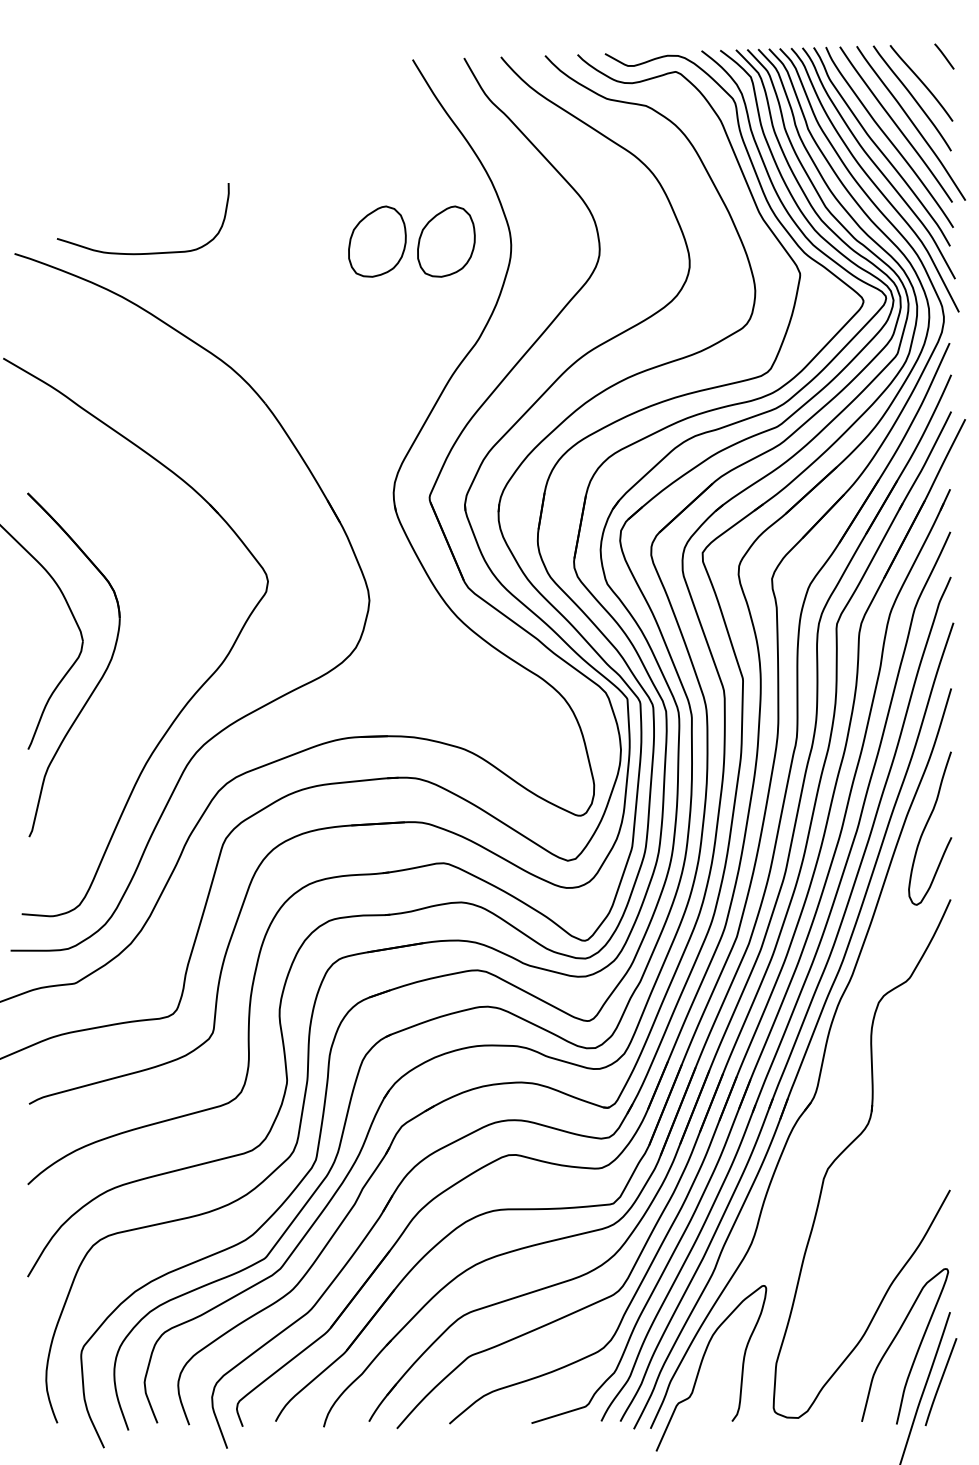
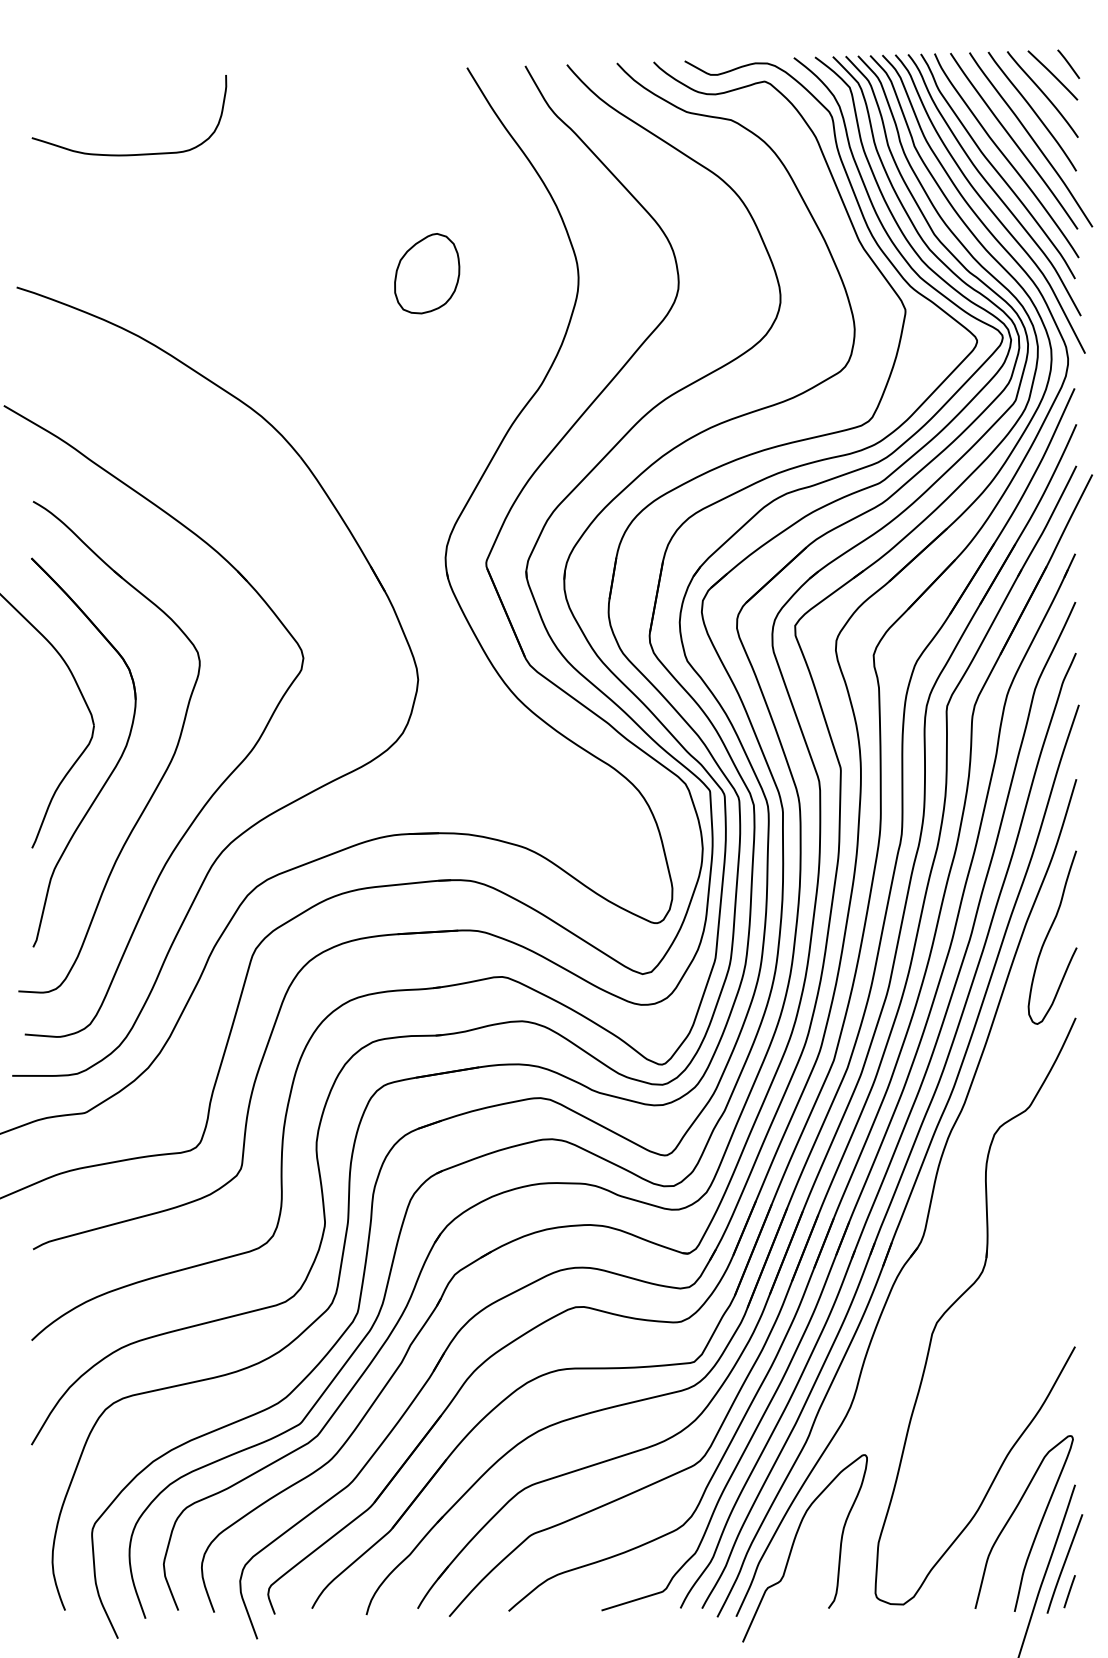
line: (930, 66) -> (1052, 75), added
part: (446, 241) -> (505, 273), removed
curve: (147, 252) -> (134, 153), moved
part: (144, 682) -> (163, 772), added
line: (944, 1406) -> (1068, 1591), added

